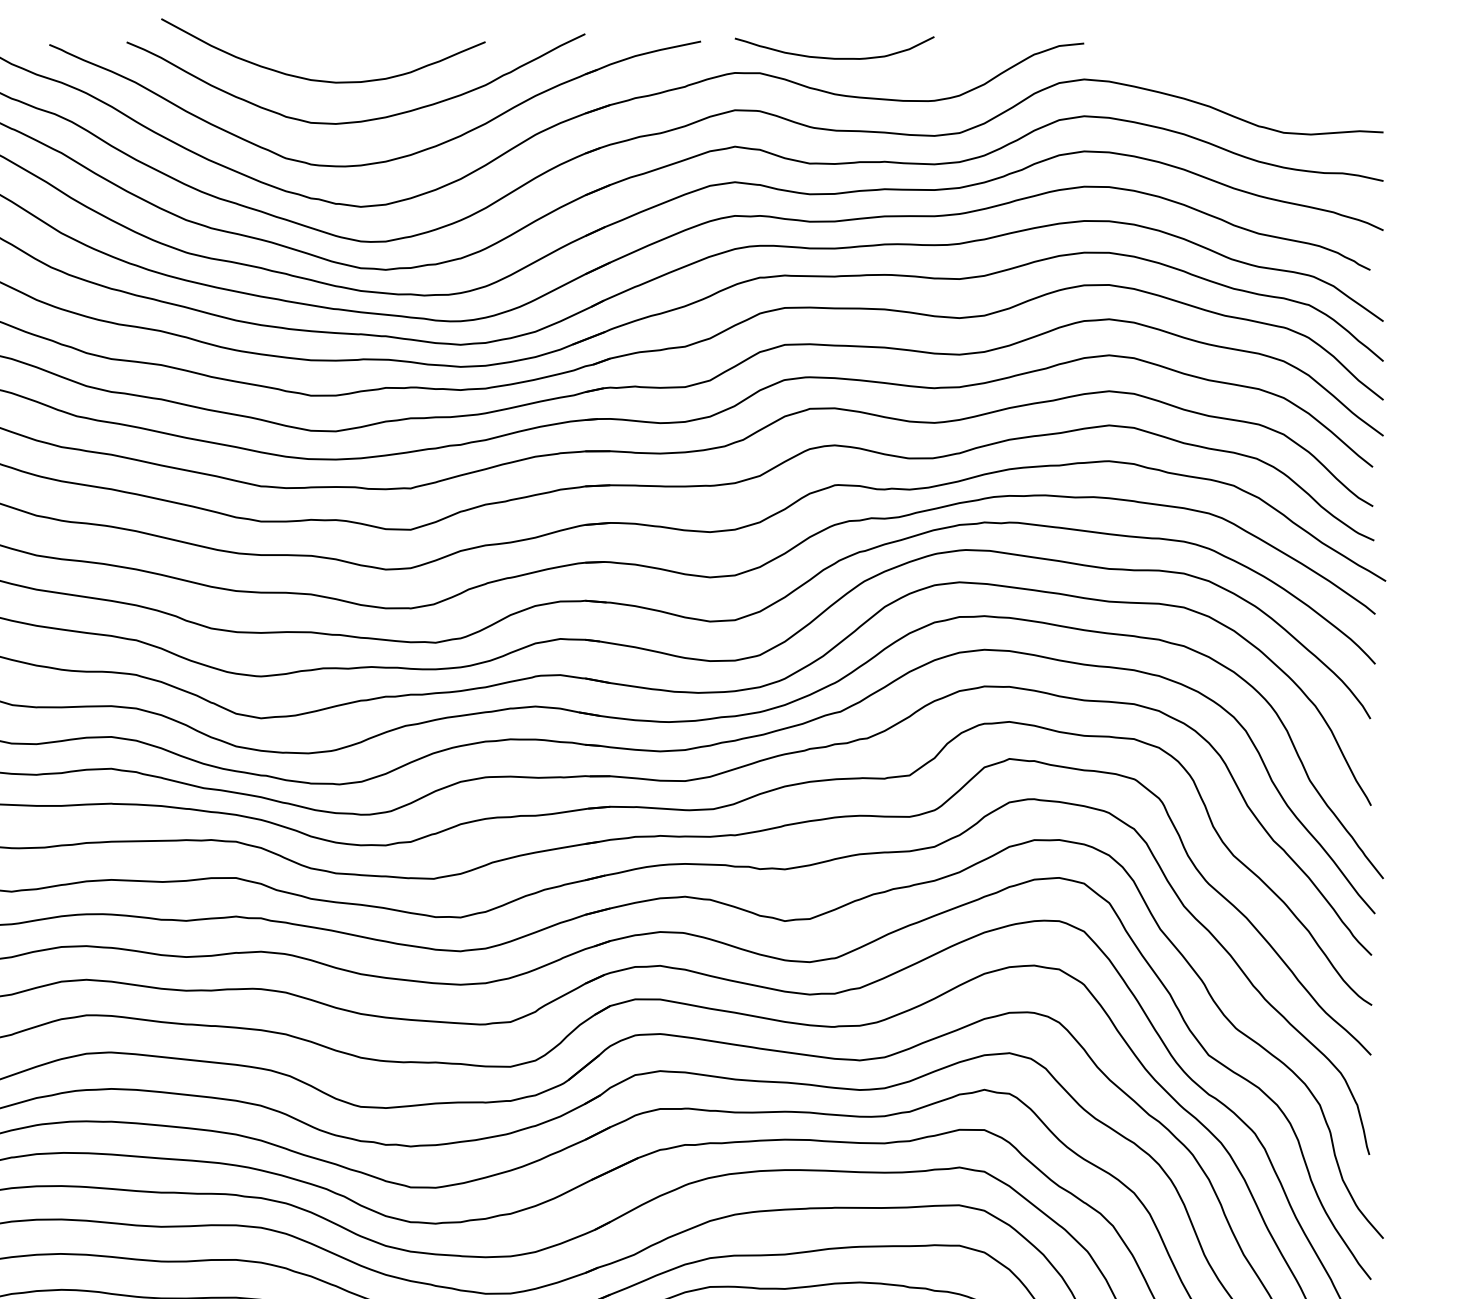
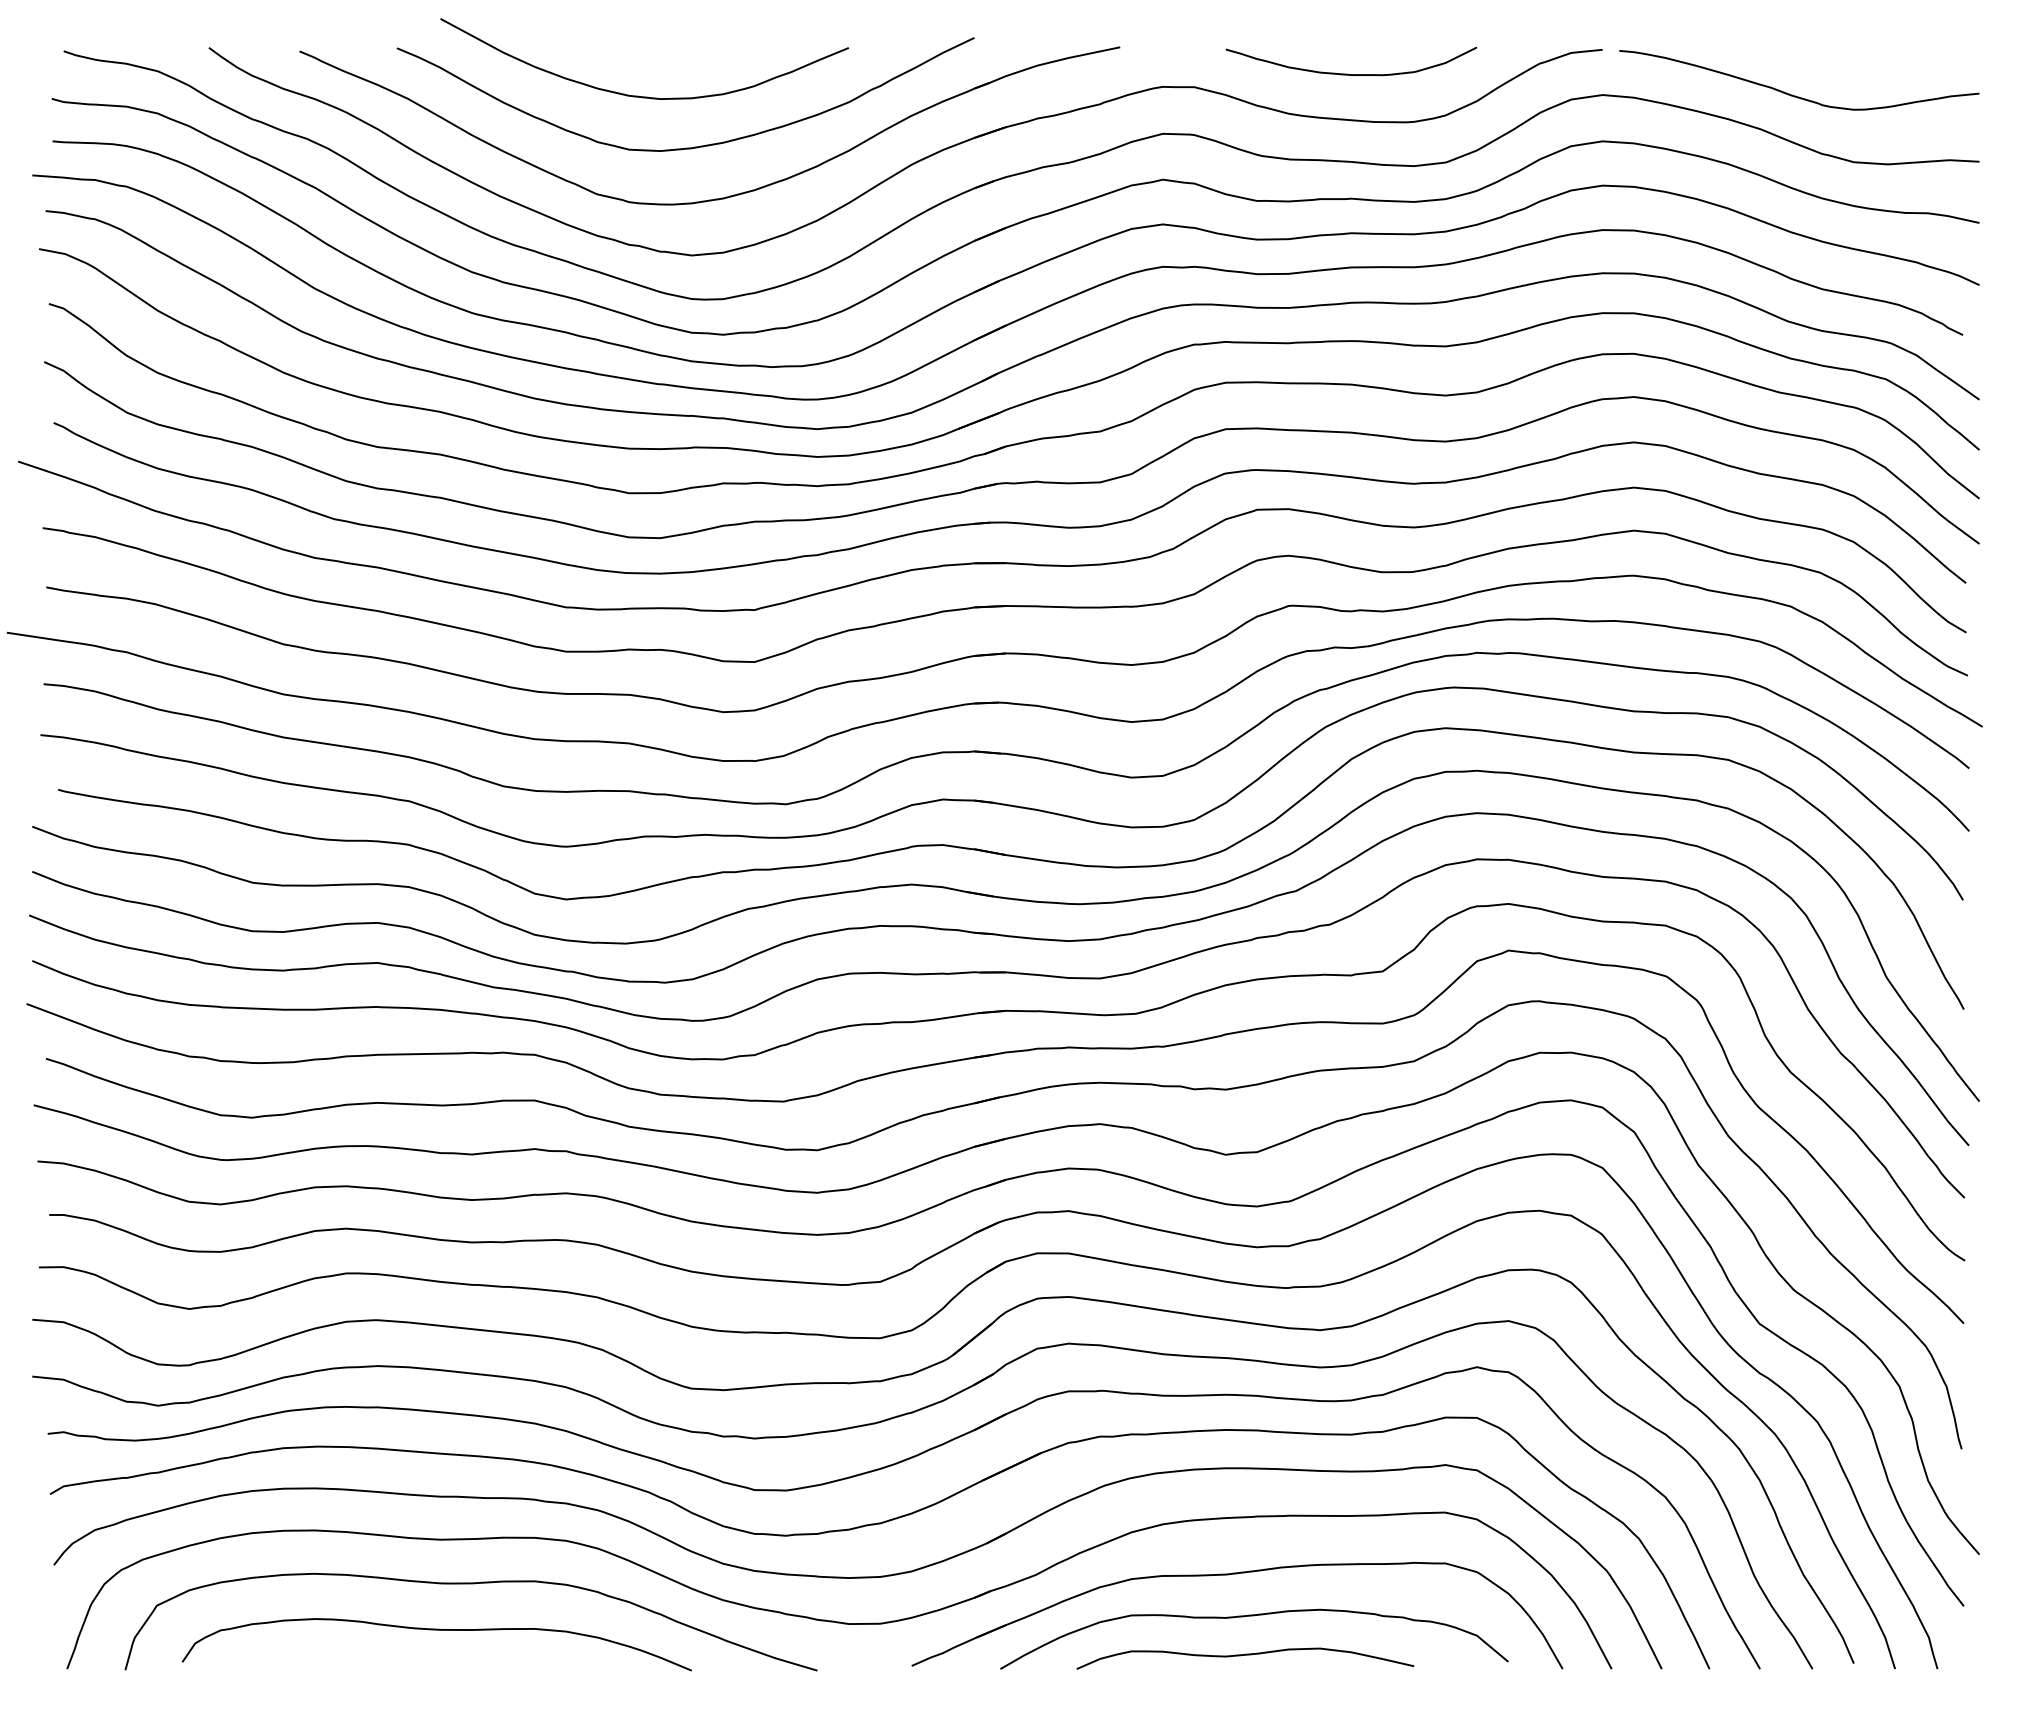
curve: (831, 57) -> (1347, 73), moved
curve: (1237, 79) -> (1795, 95), added

